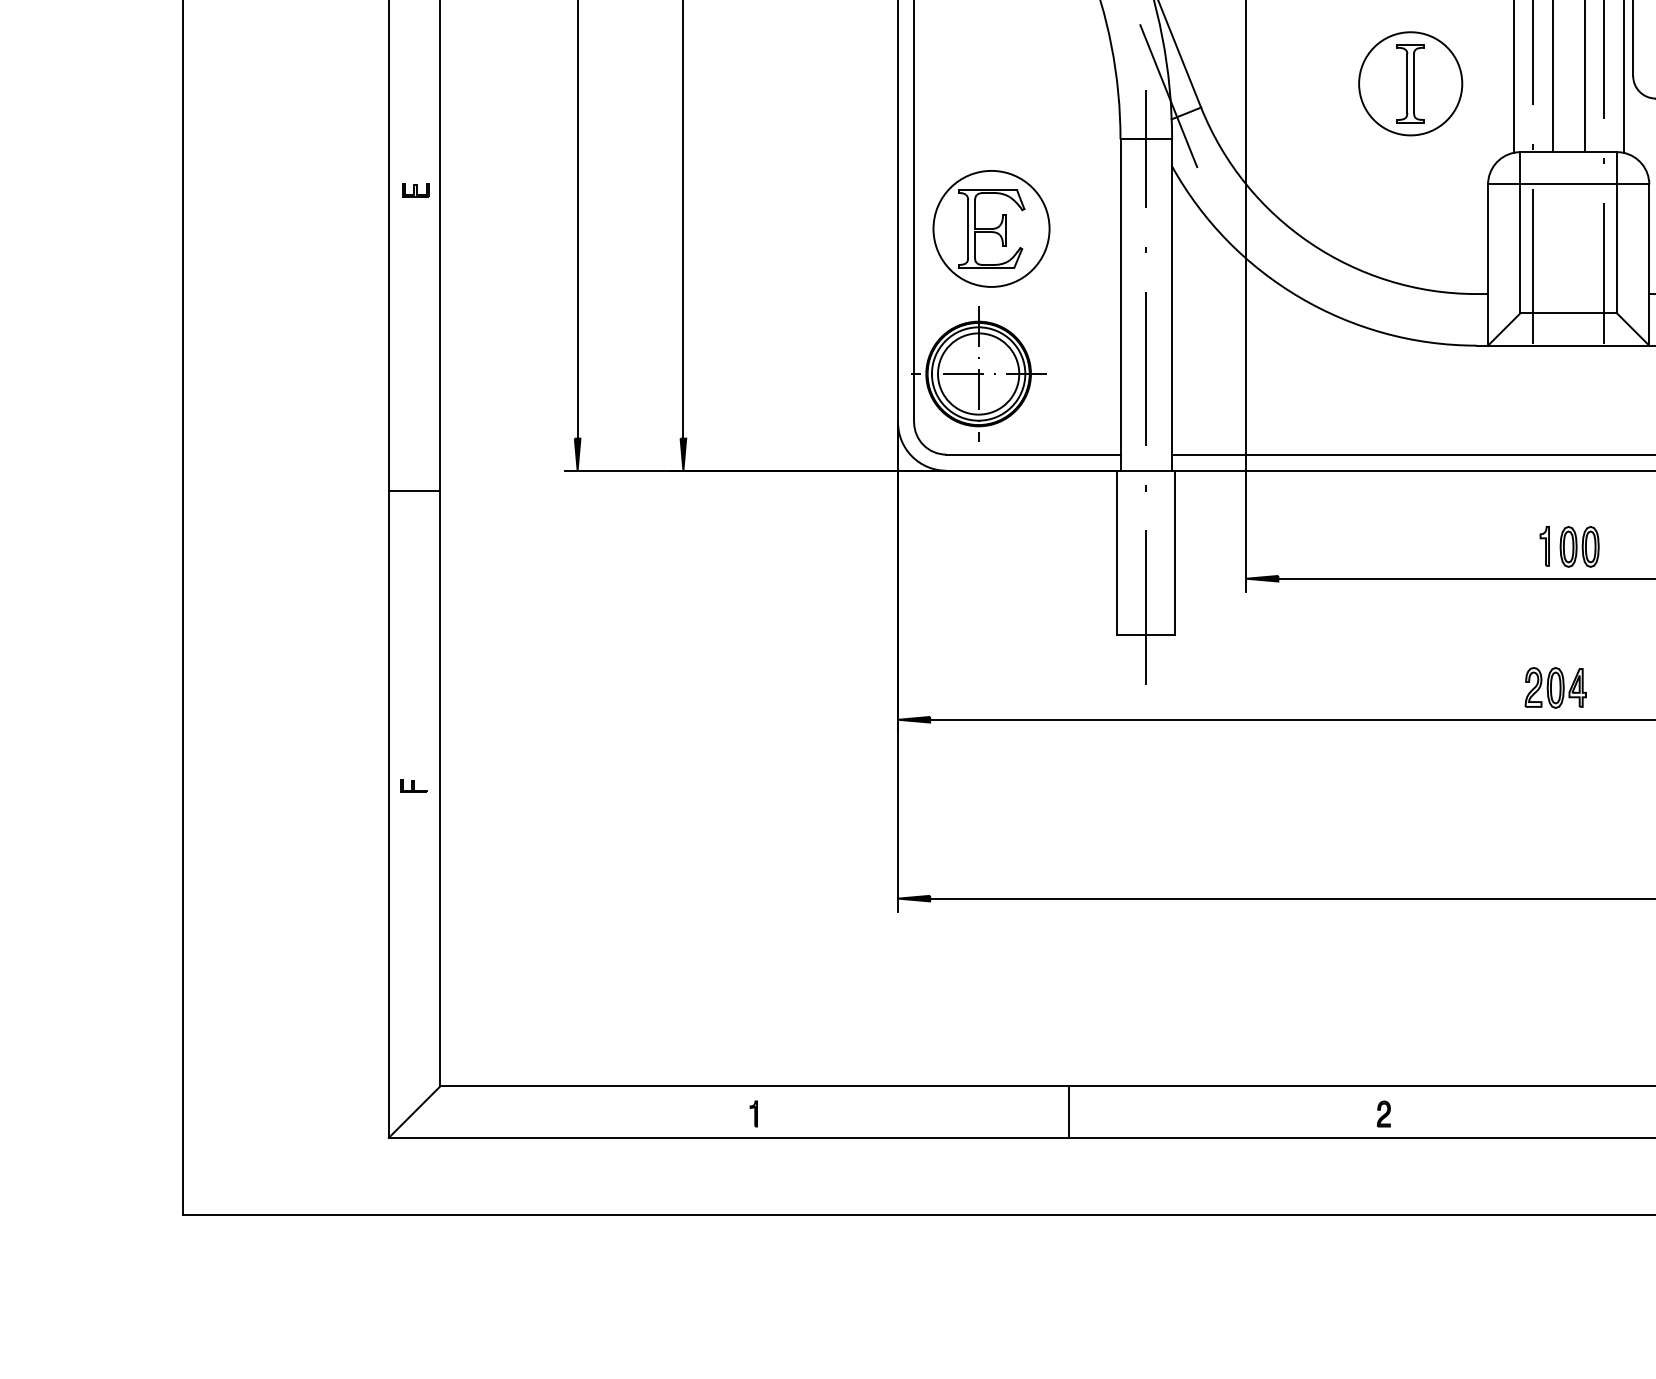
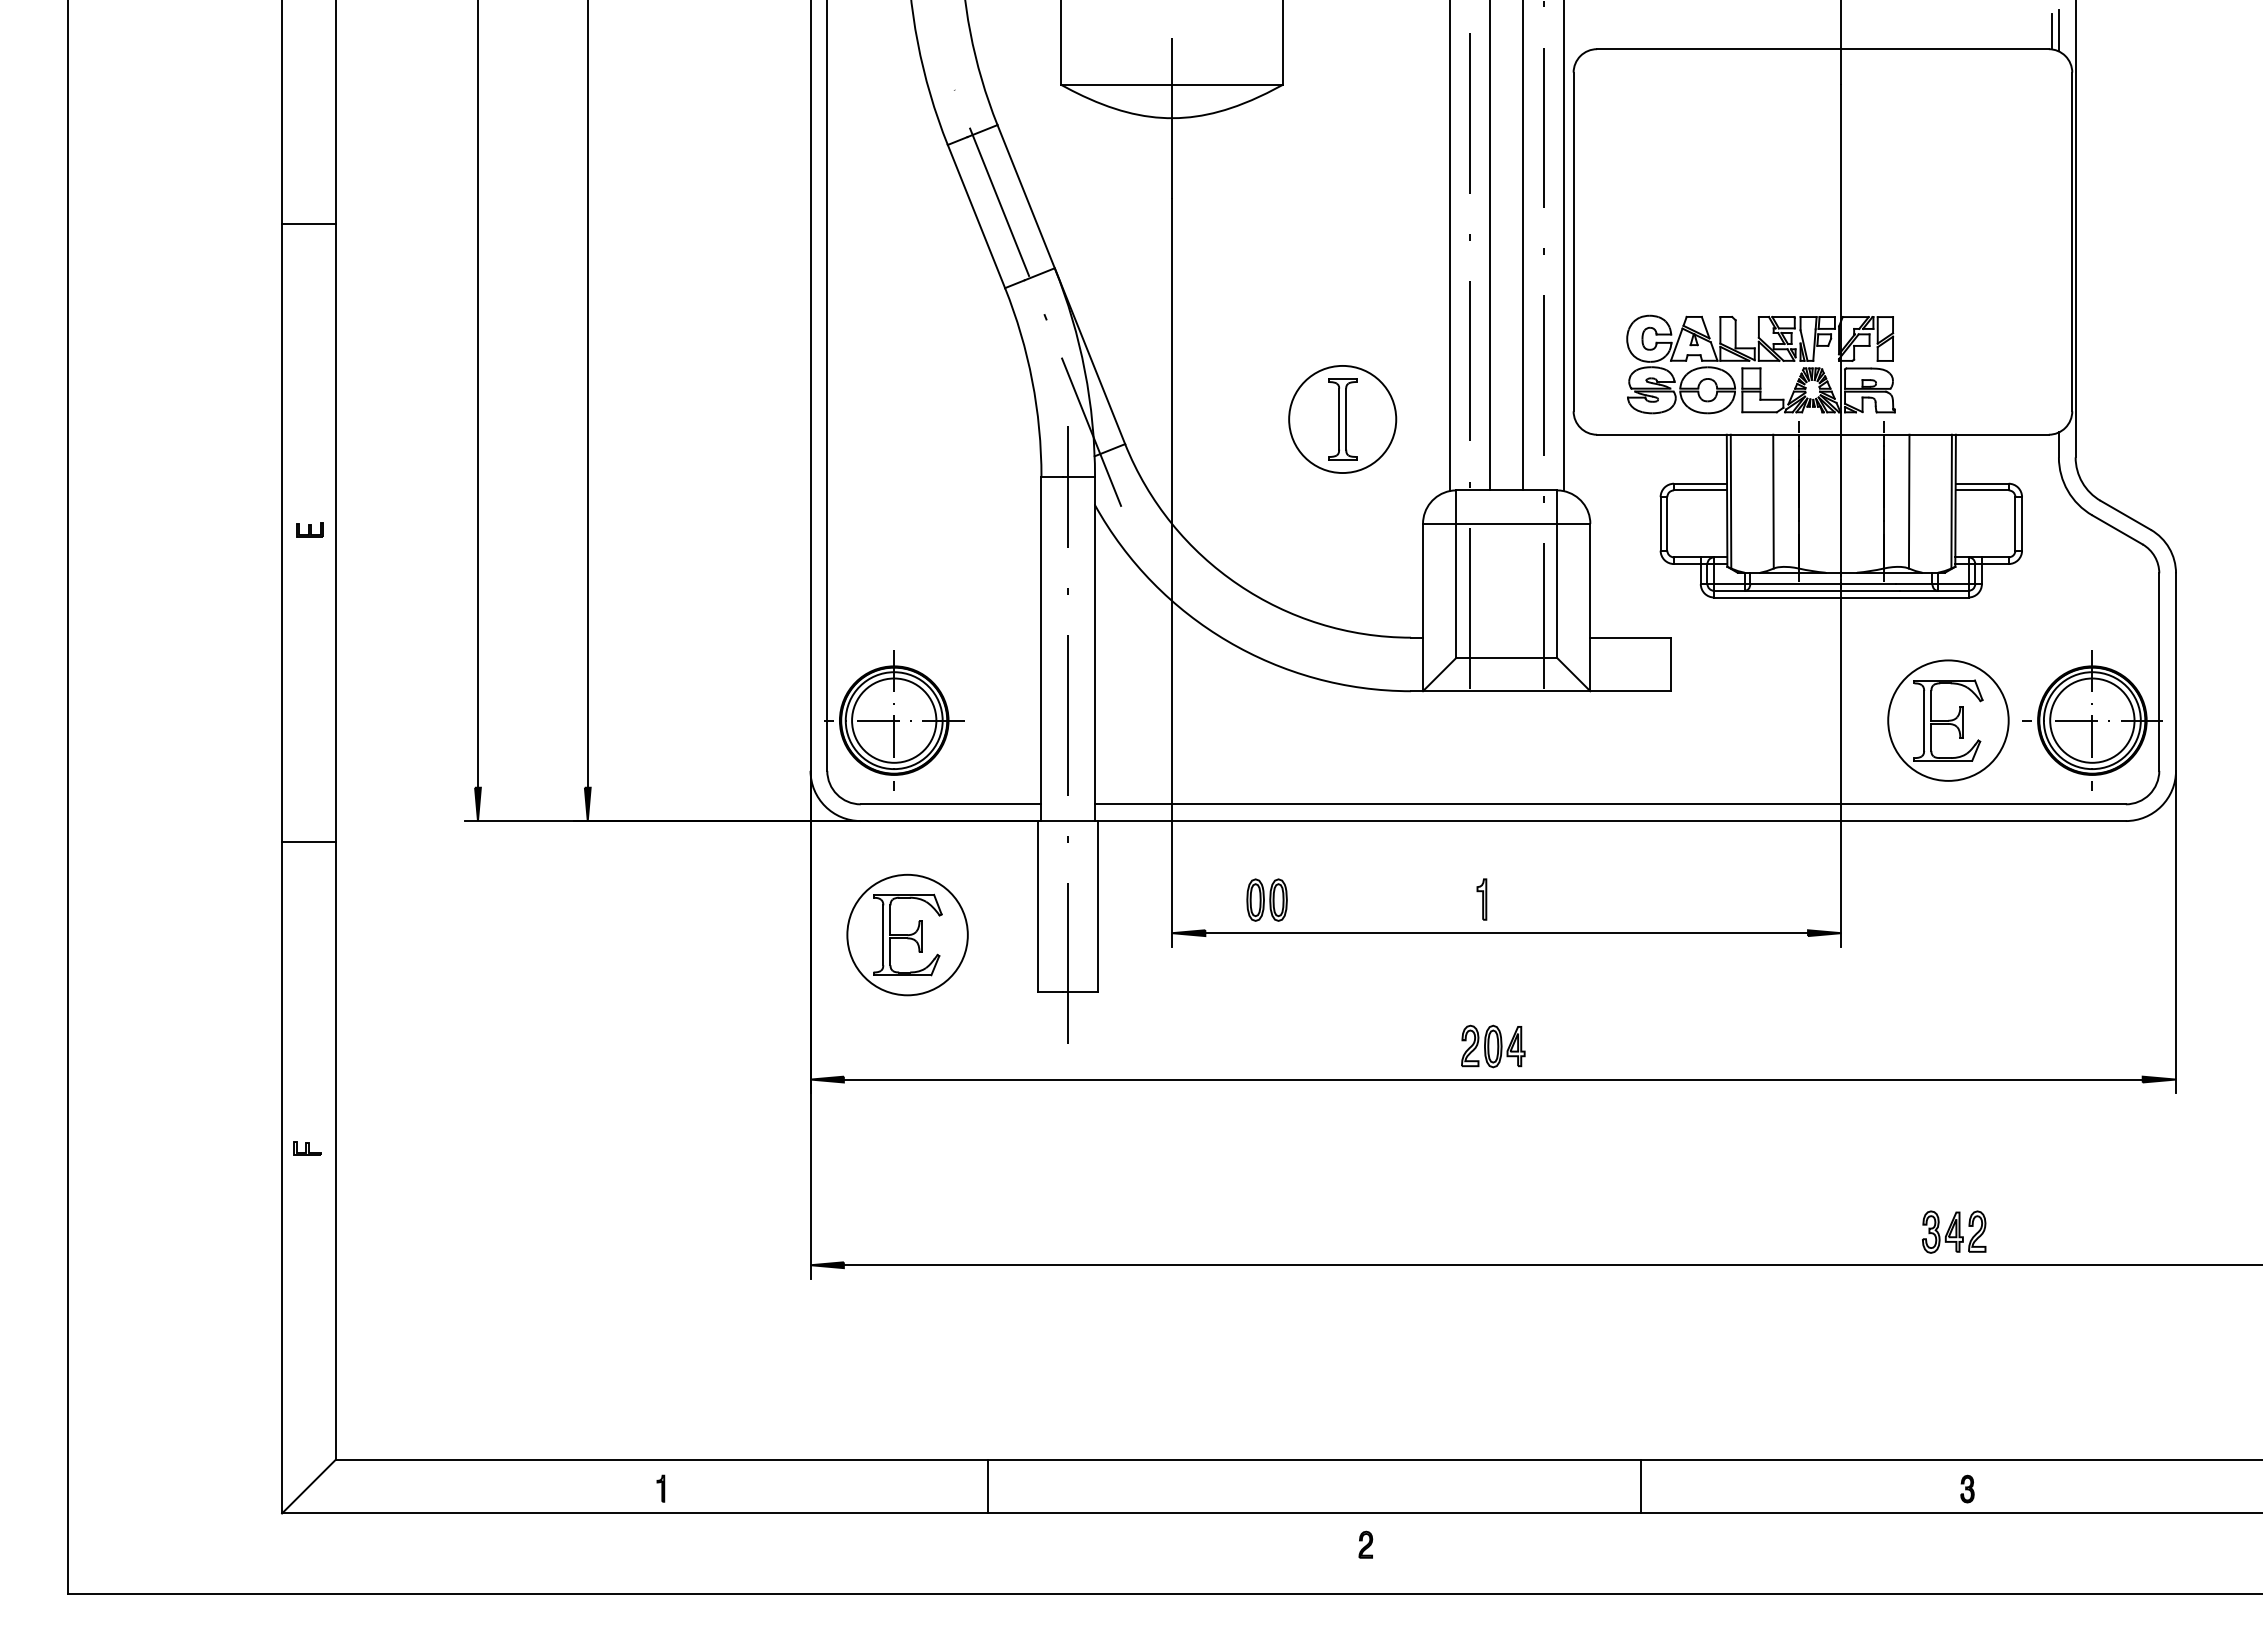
part: (991, 228) -> (907, 934), moved
part: (1579, 546) -> (1266, 899), moved
part: (1383, 1113) -> (1365, 1544), moved

